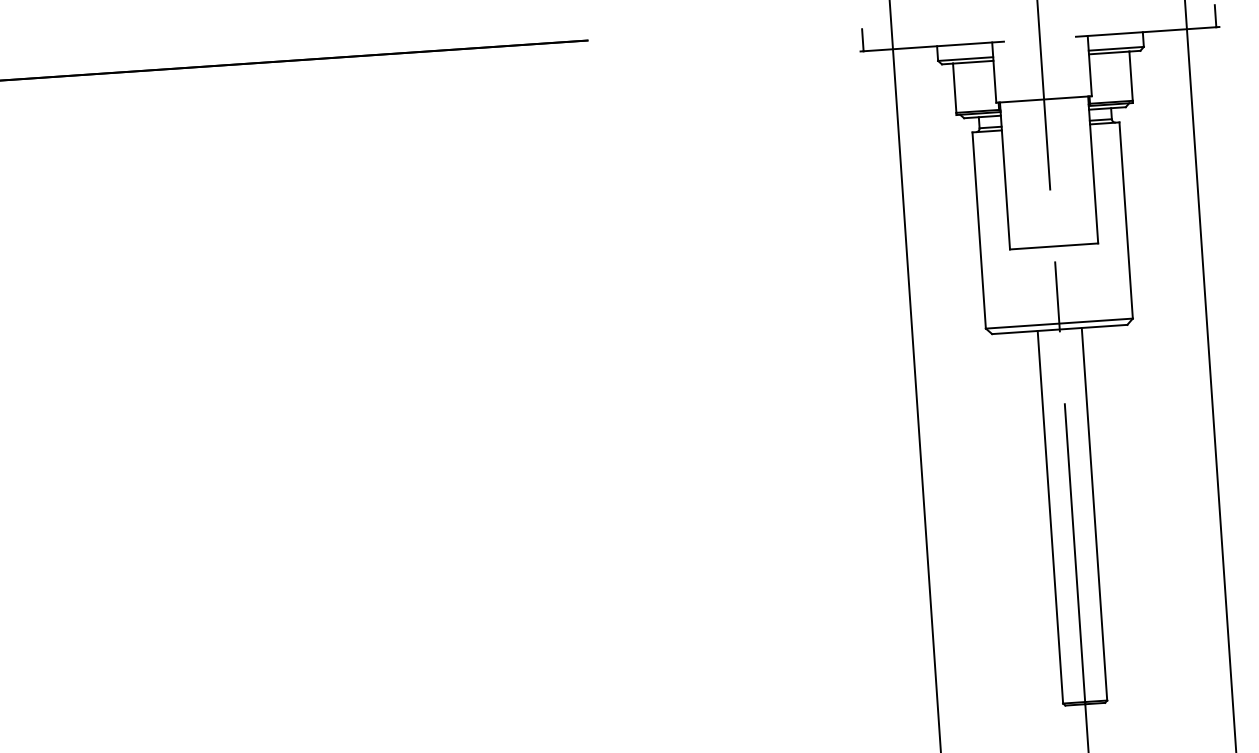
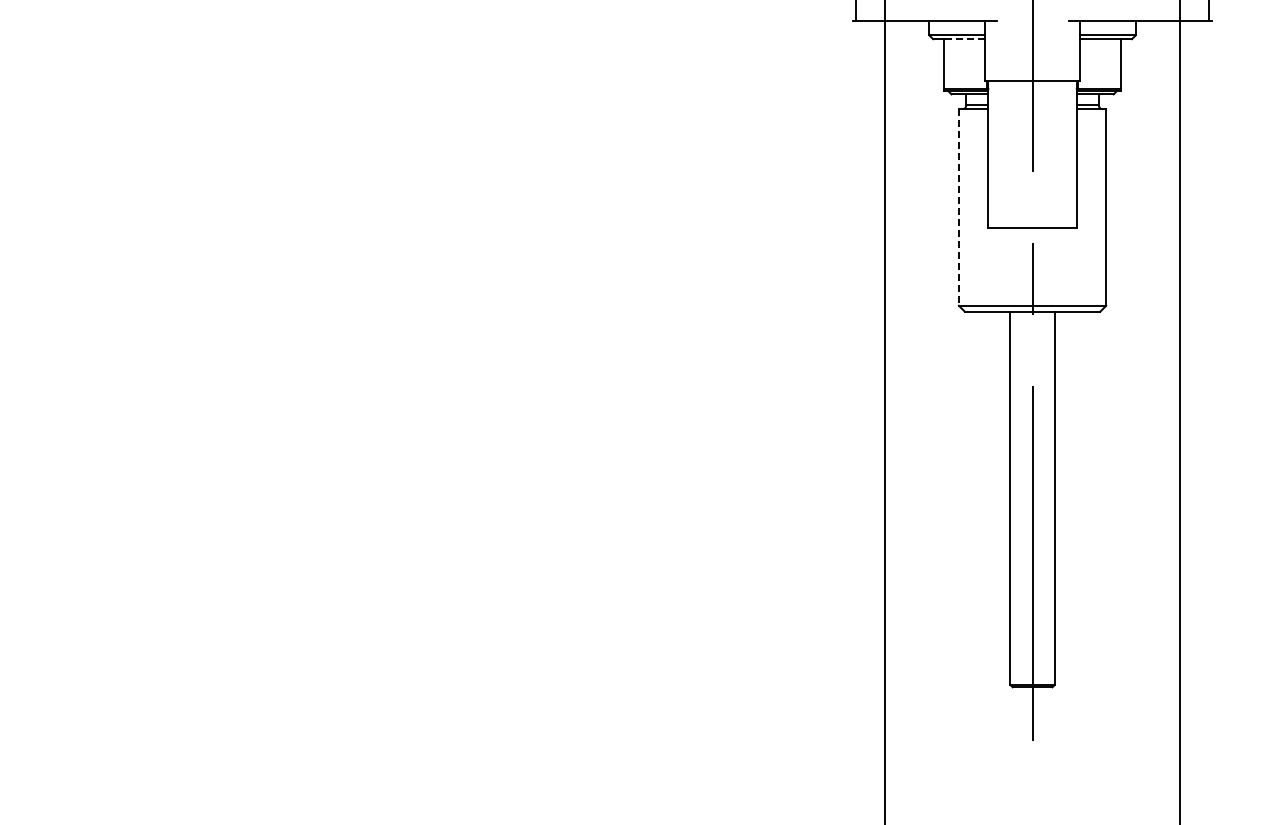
line: (972, 62) -> (963, 39), solid -> dashed
line: (978, 230) -> (958, 207), solid -> dashed

